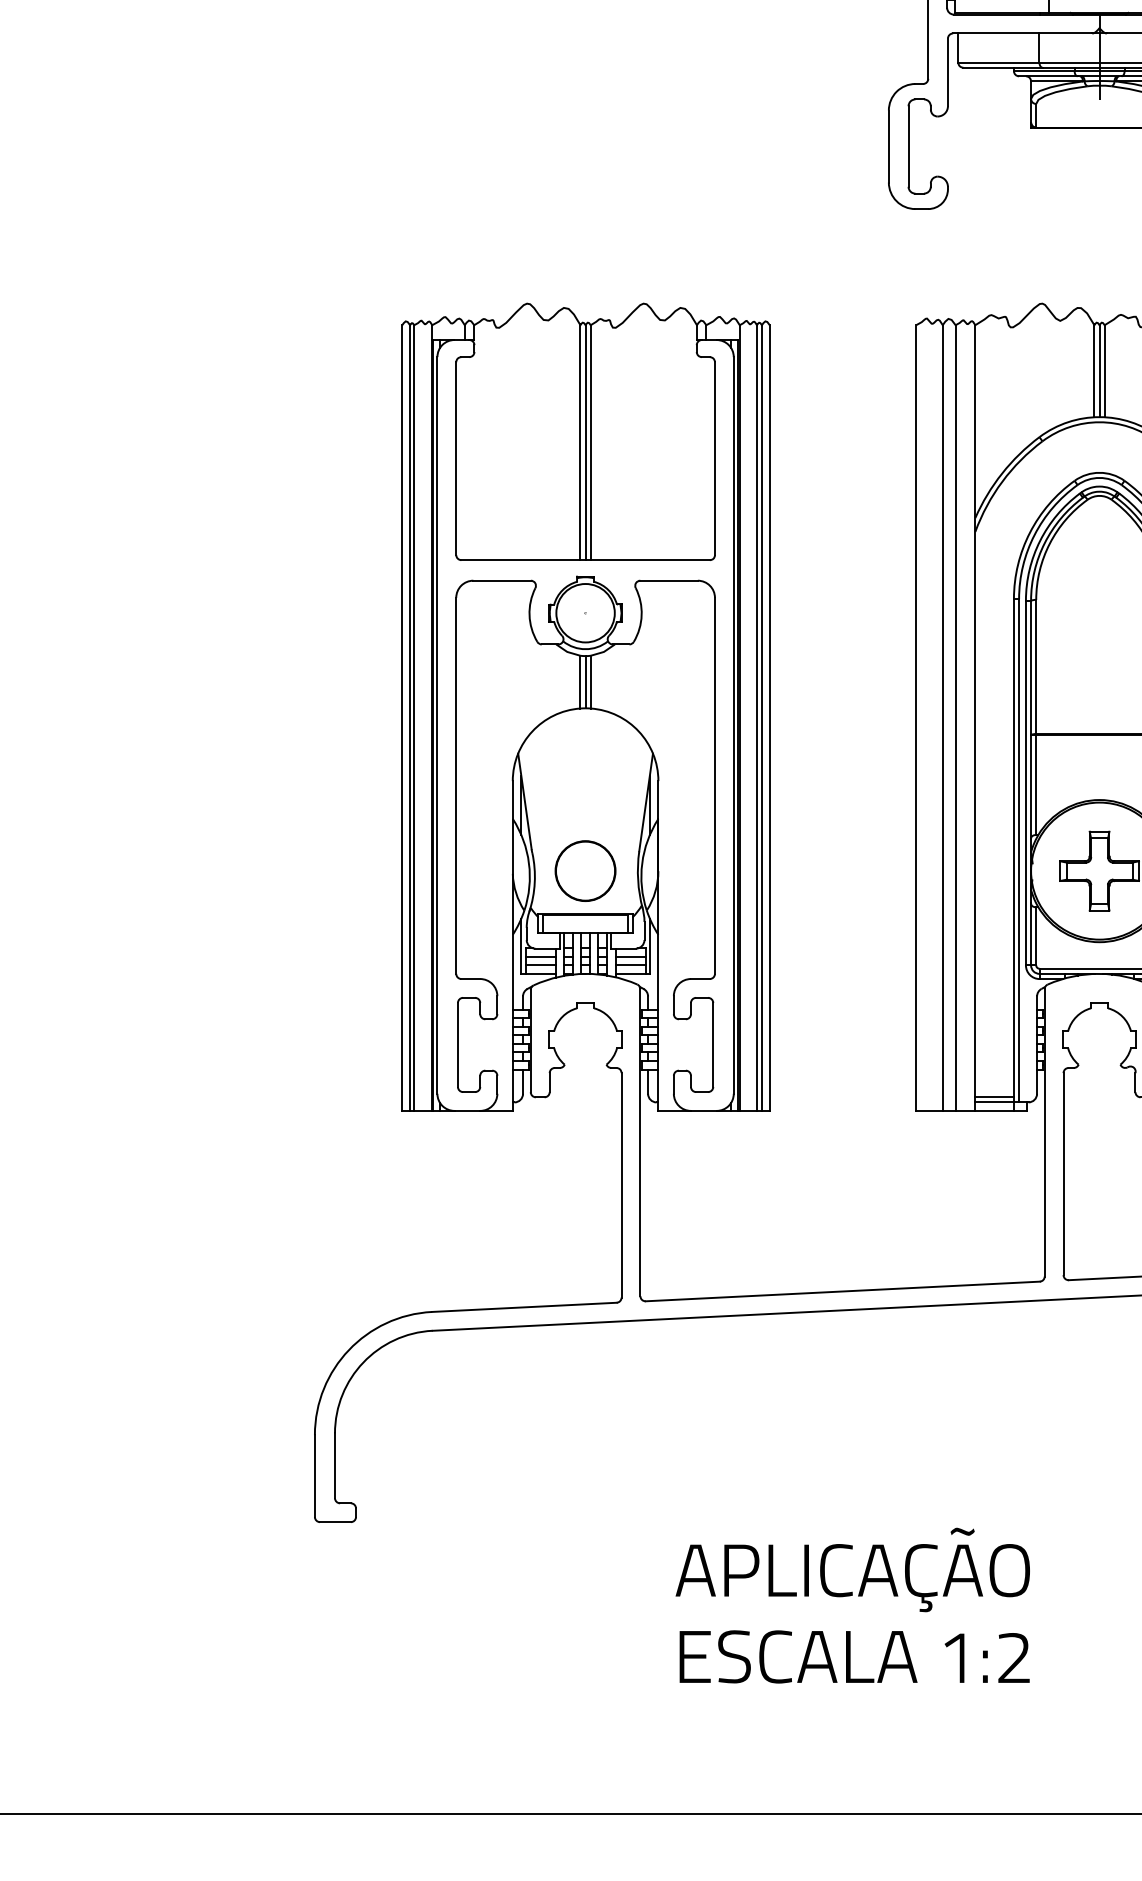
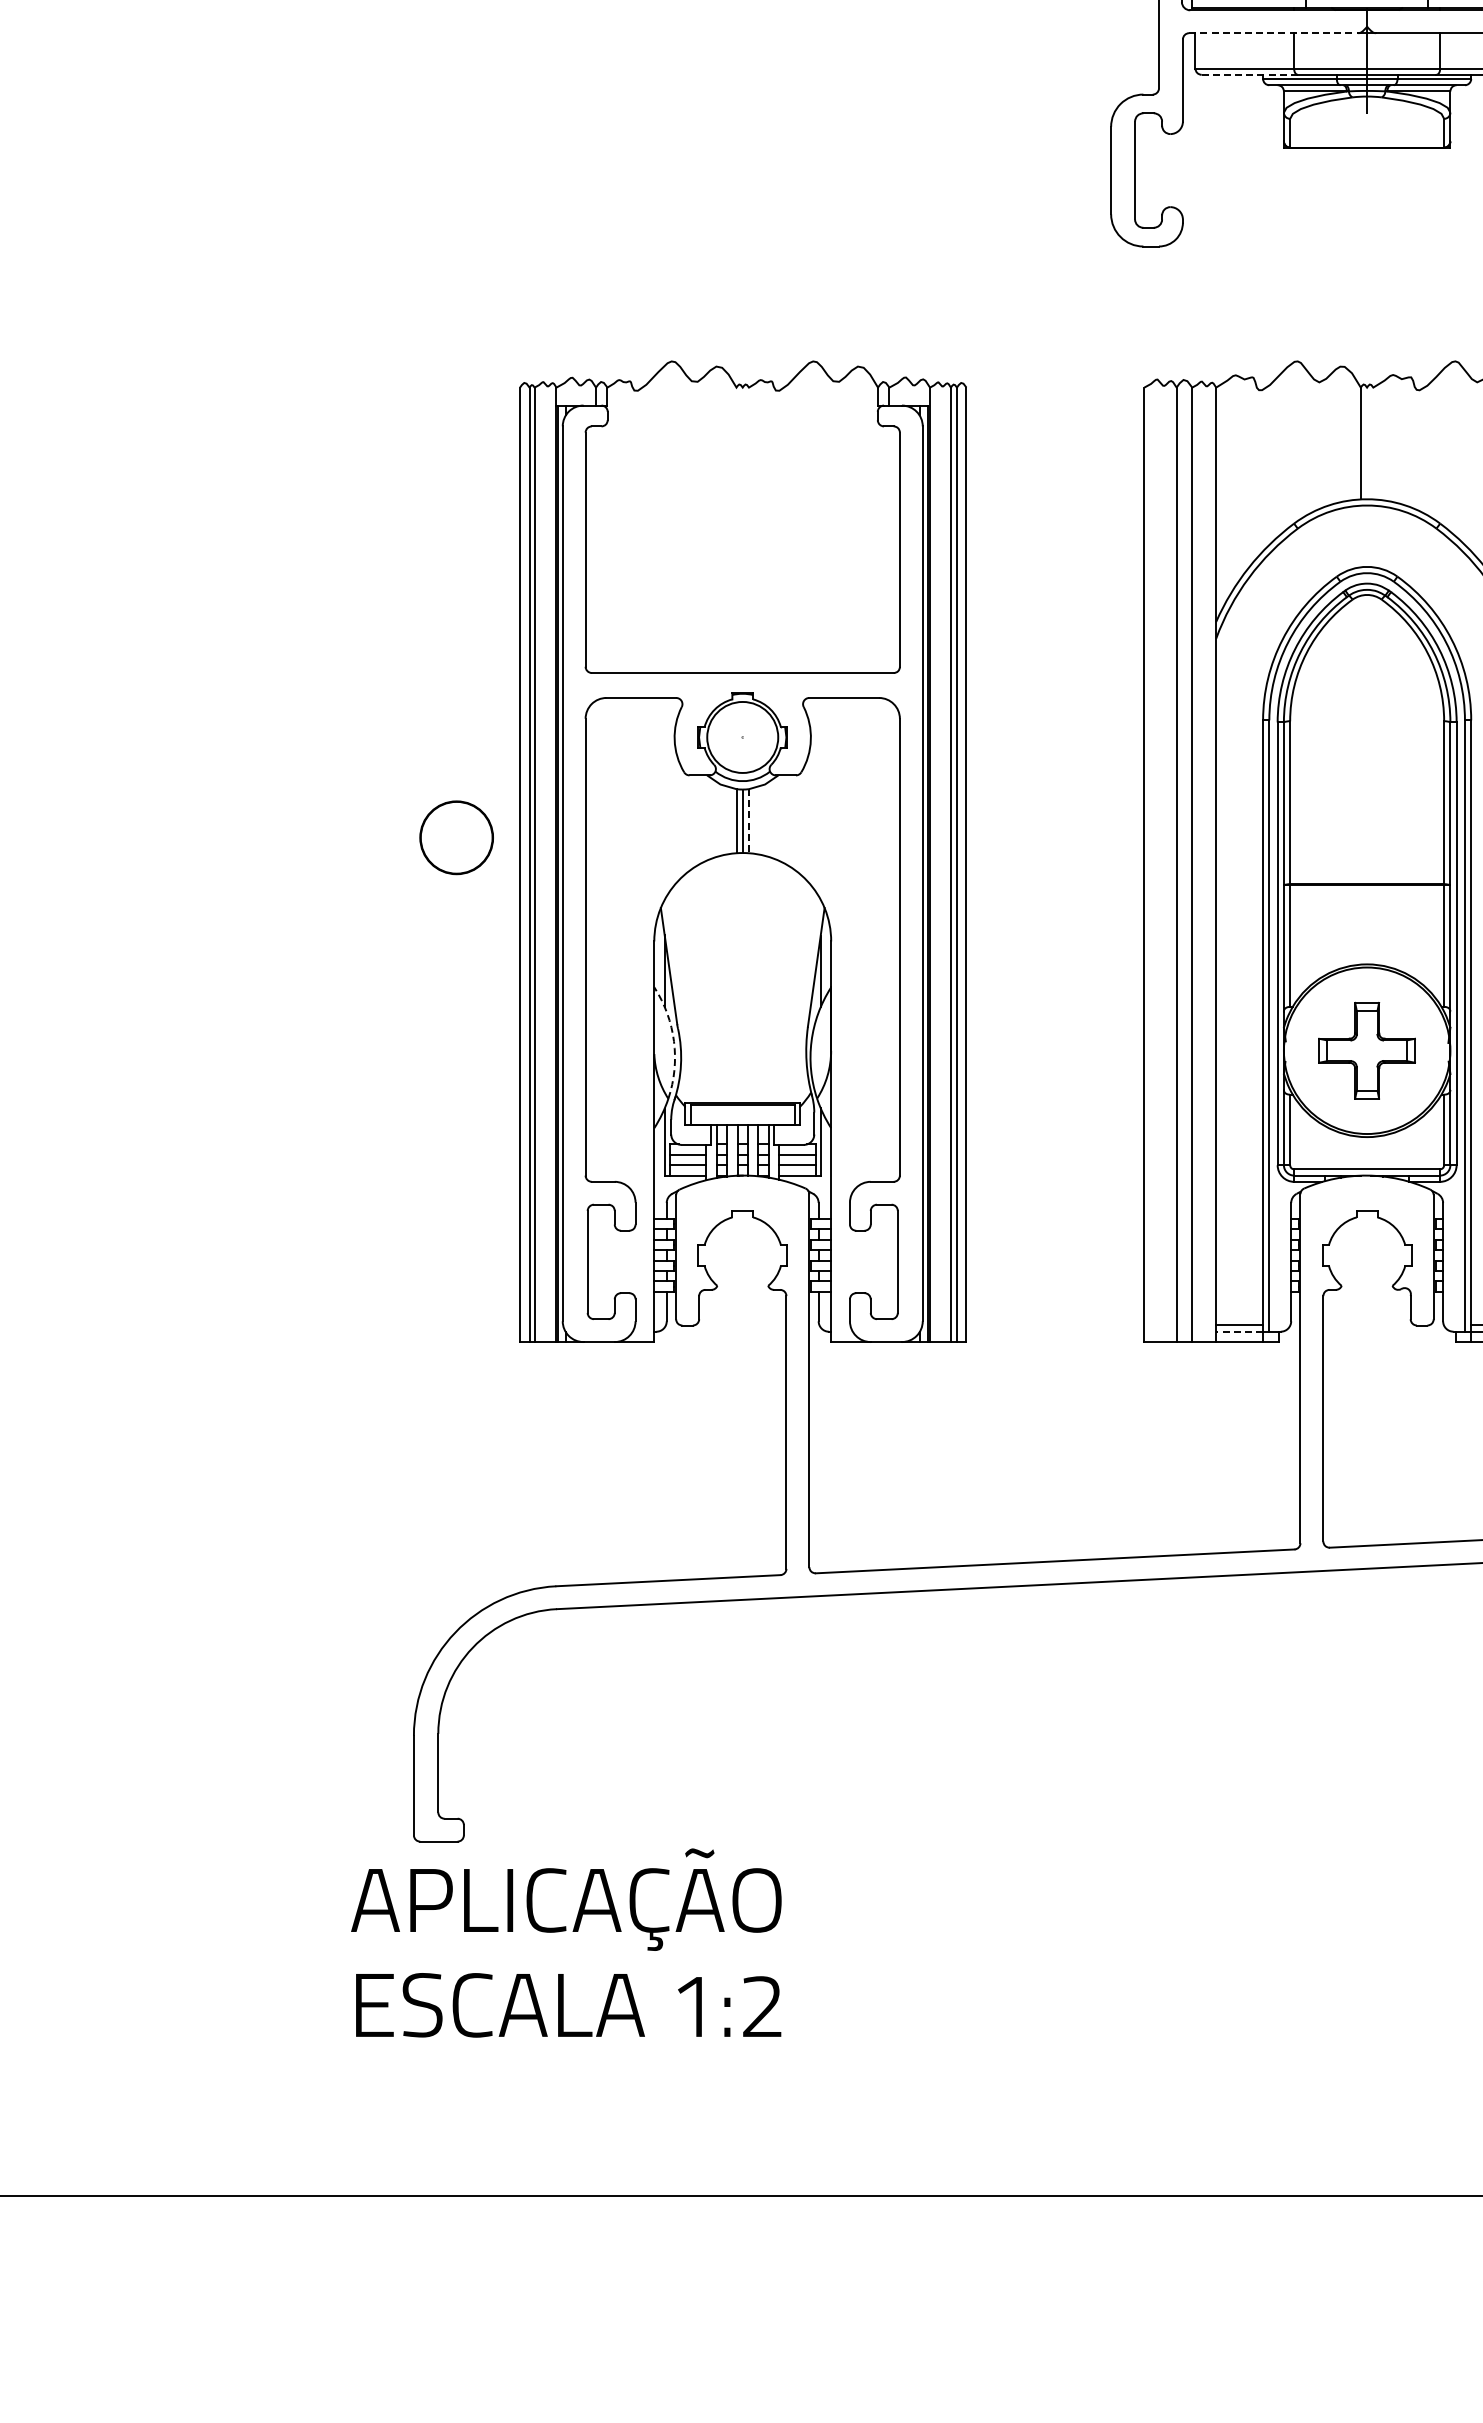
line: (1022, 33) -> (1273, 33), solid -> dashed
line: (1002, 67) -> (1249, 74), solid -> dashed
line: (1099, 371) -> (1367, 443), removed
line: (1104, 371) -> (1373, 443), removed
line: (580, 442) -> (736, 530), removed
line: (585, 442) -> (742, 530), removed
line: (590, 442) -> (748, 530), removed
line: (590, 682) -> (748, 821), solid -> dashed
arc: (529, 863) -> (674, 1041), solid -> dashed
part: (585, 870) -> (456, 837), moved
line: (994, 1102) -> (1239, 1331), solid -> dashed
text: (852, 1605) -> (566, 1942), moved

